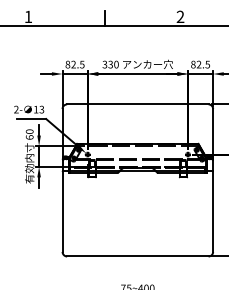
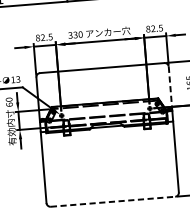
line: (213, 134) -> (170, 89), solid -> dashed
line: (137, 256) -> (112, 201), solid -> dashed

